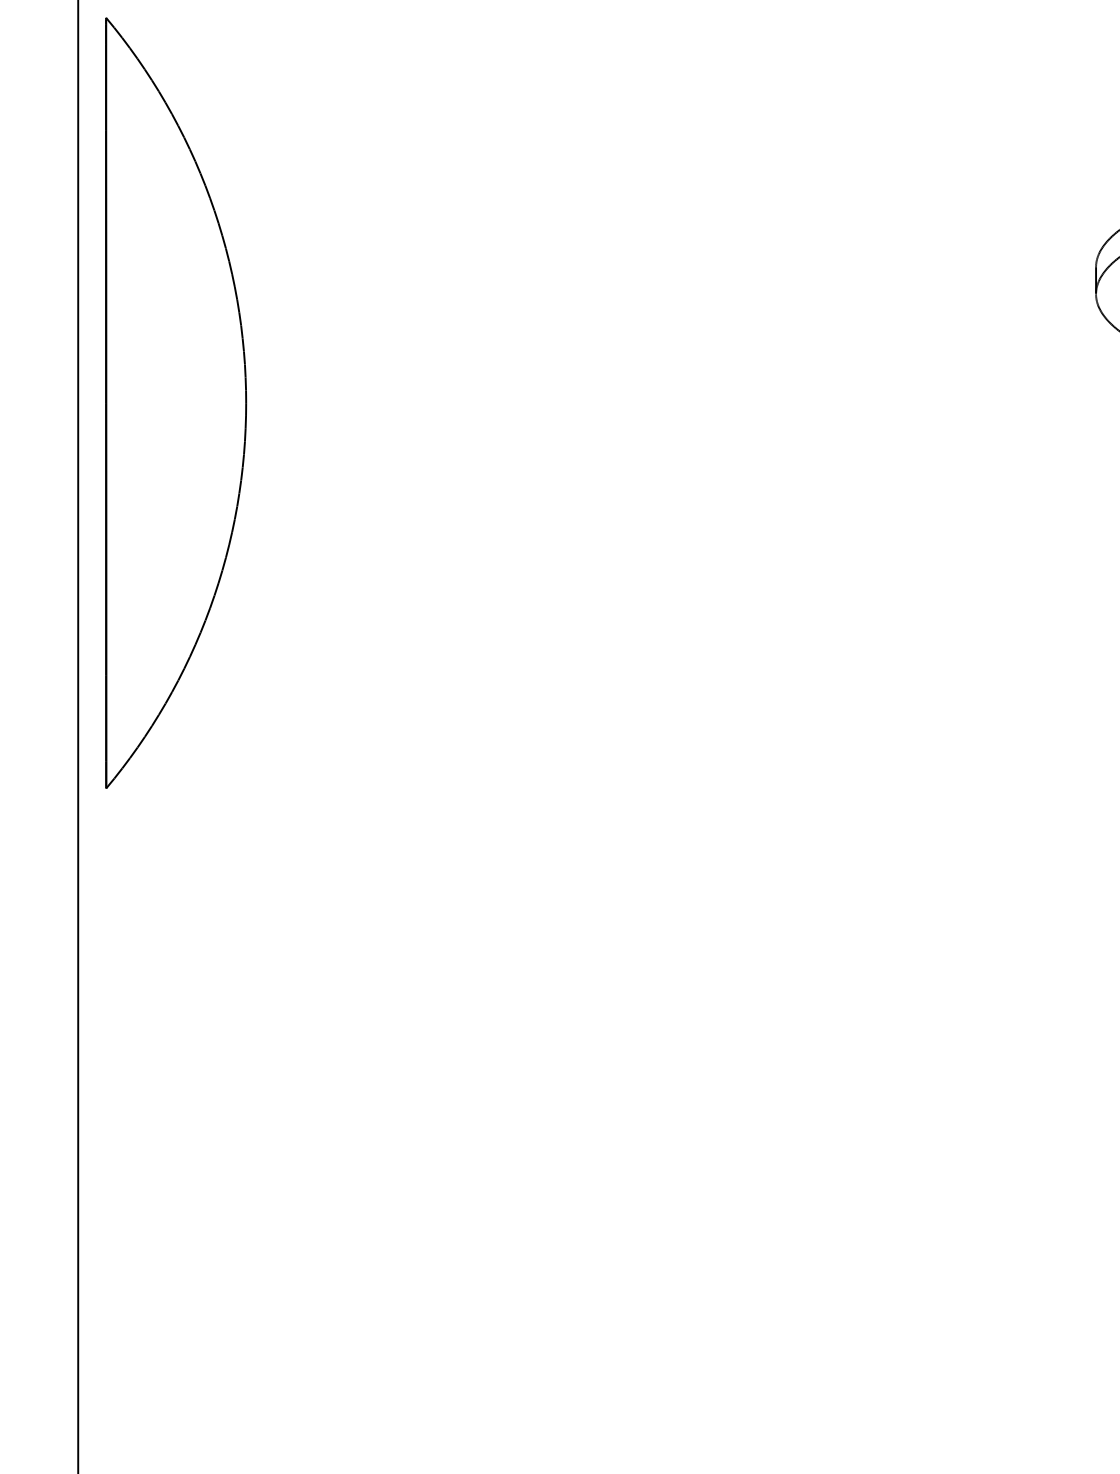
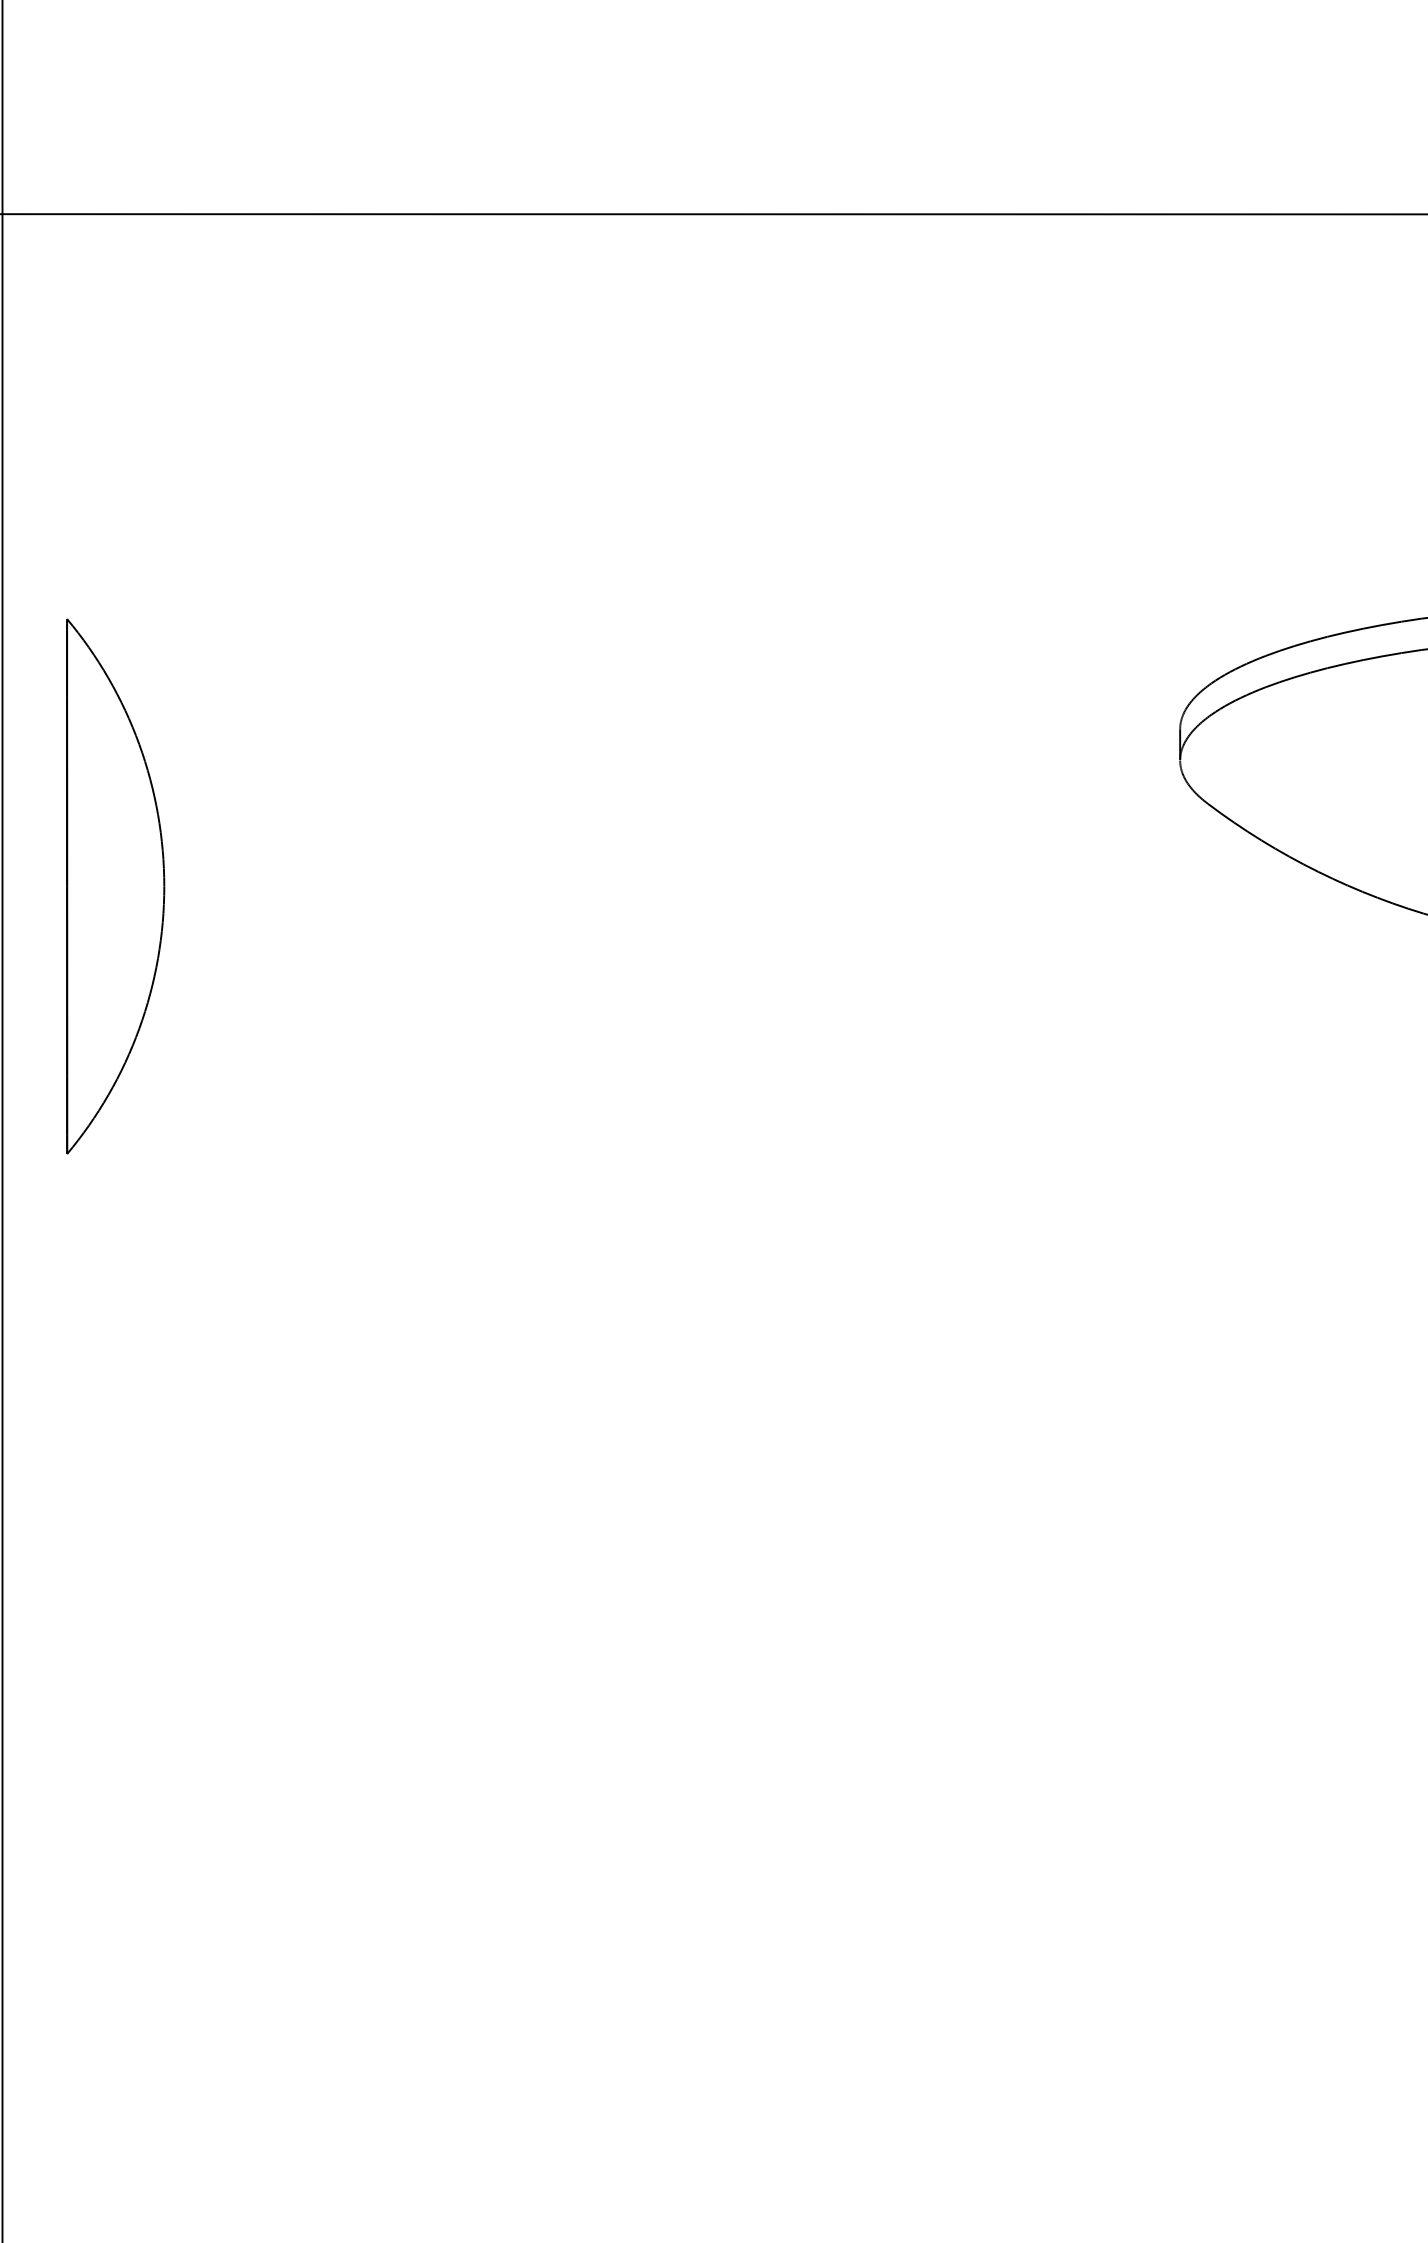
part: (175, 403) -> (115, 886), size x0.6

